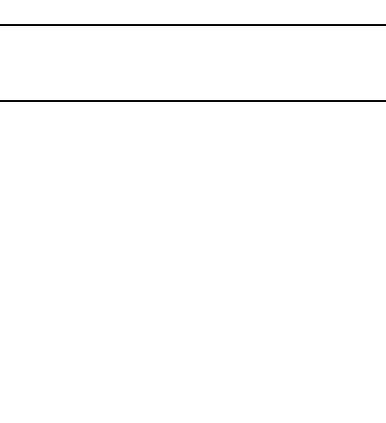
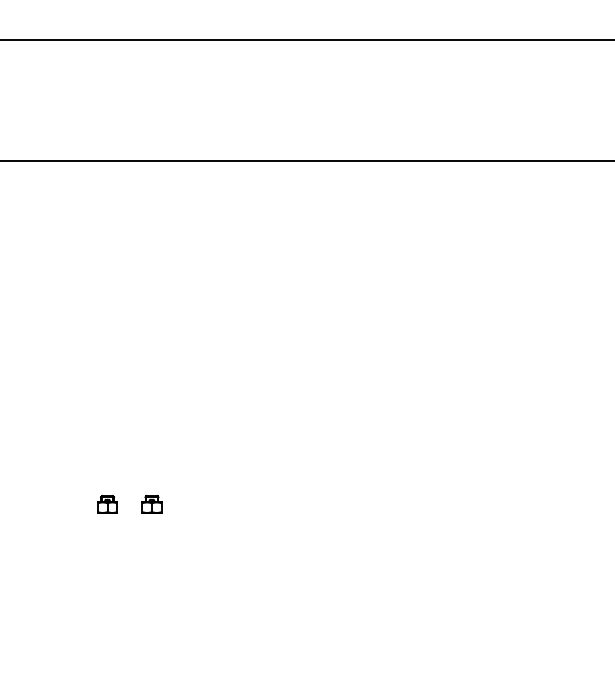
part: (74, 316) -> (118, 504), added

